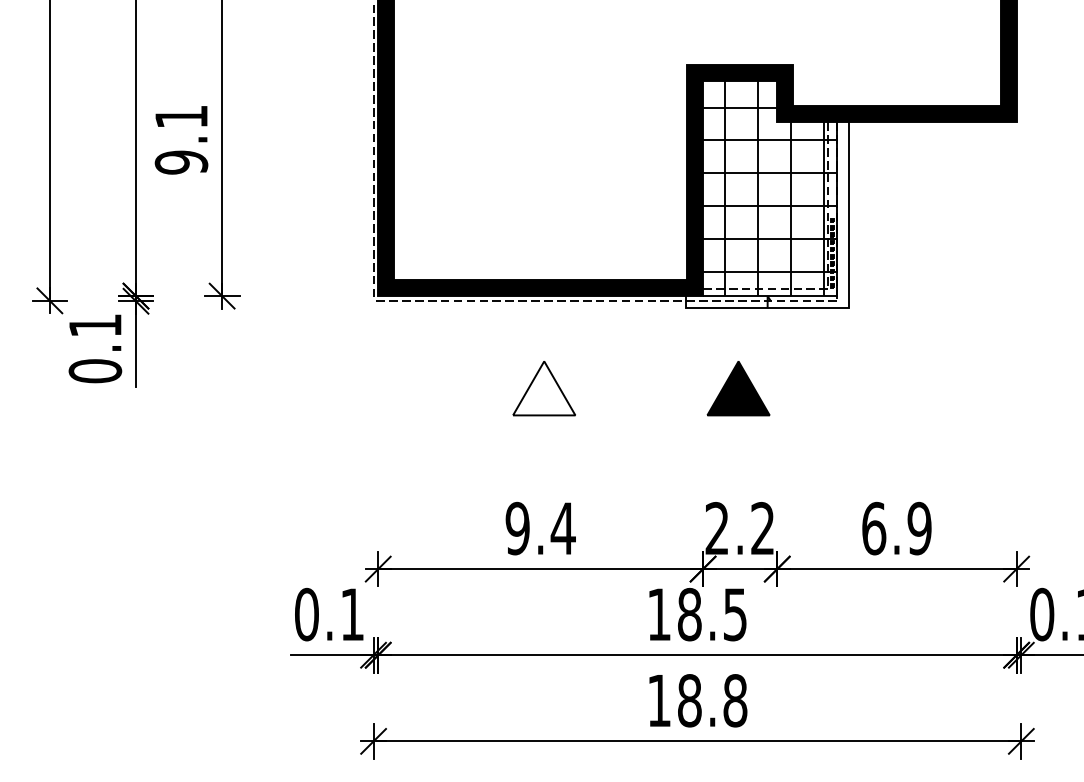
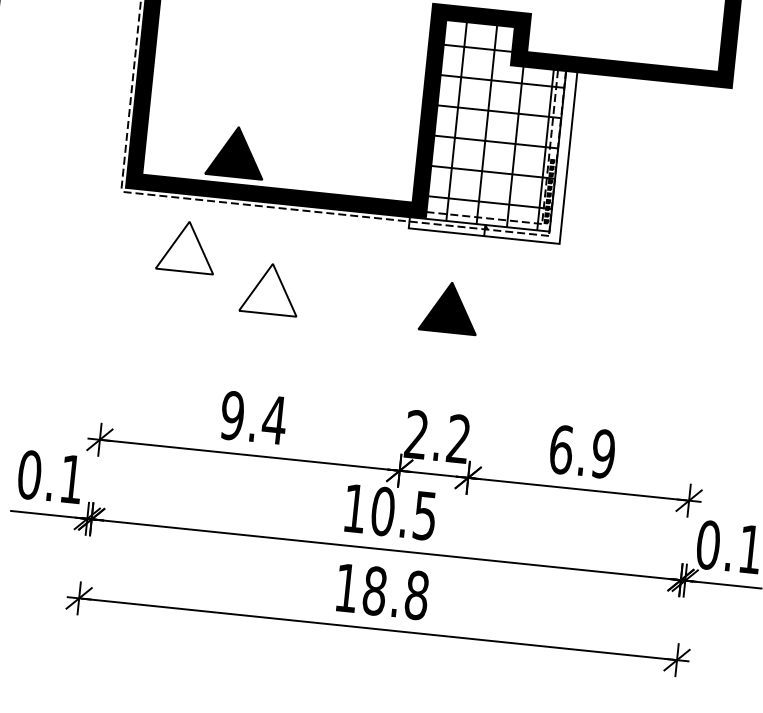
part: (492, 245) -> (236, 152), added
part: (449, 352) -> (186, 246), added
text: (689, 614) -> (382, 511), 18.5 -> 10.5

